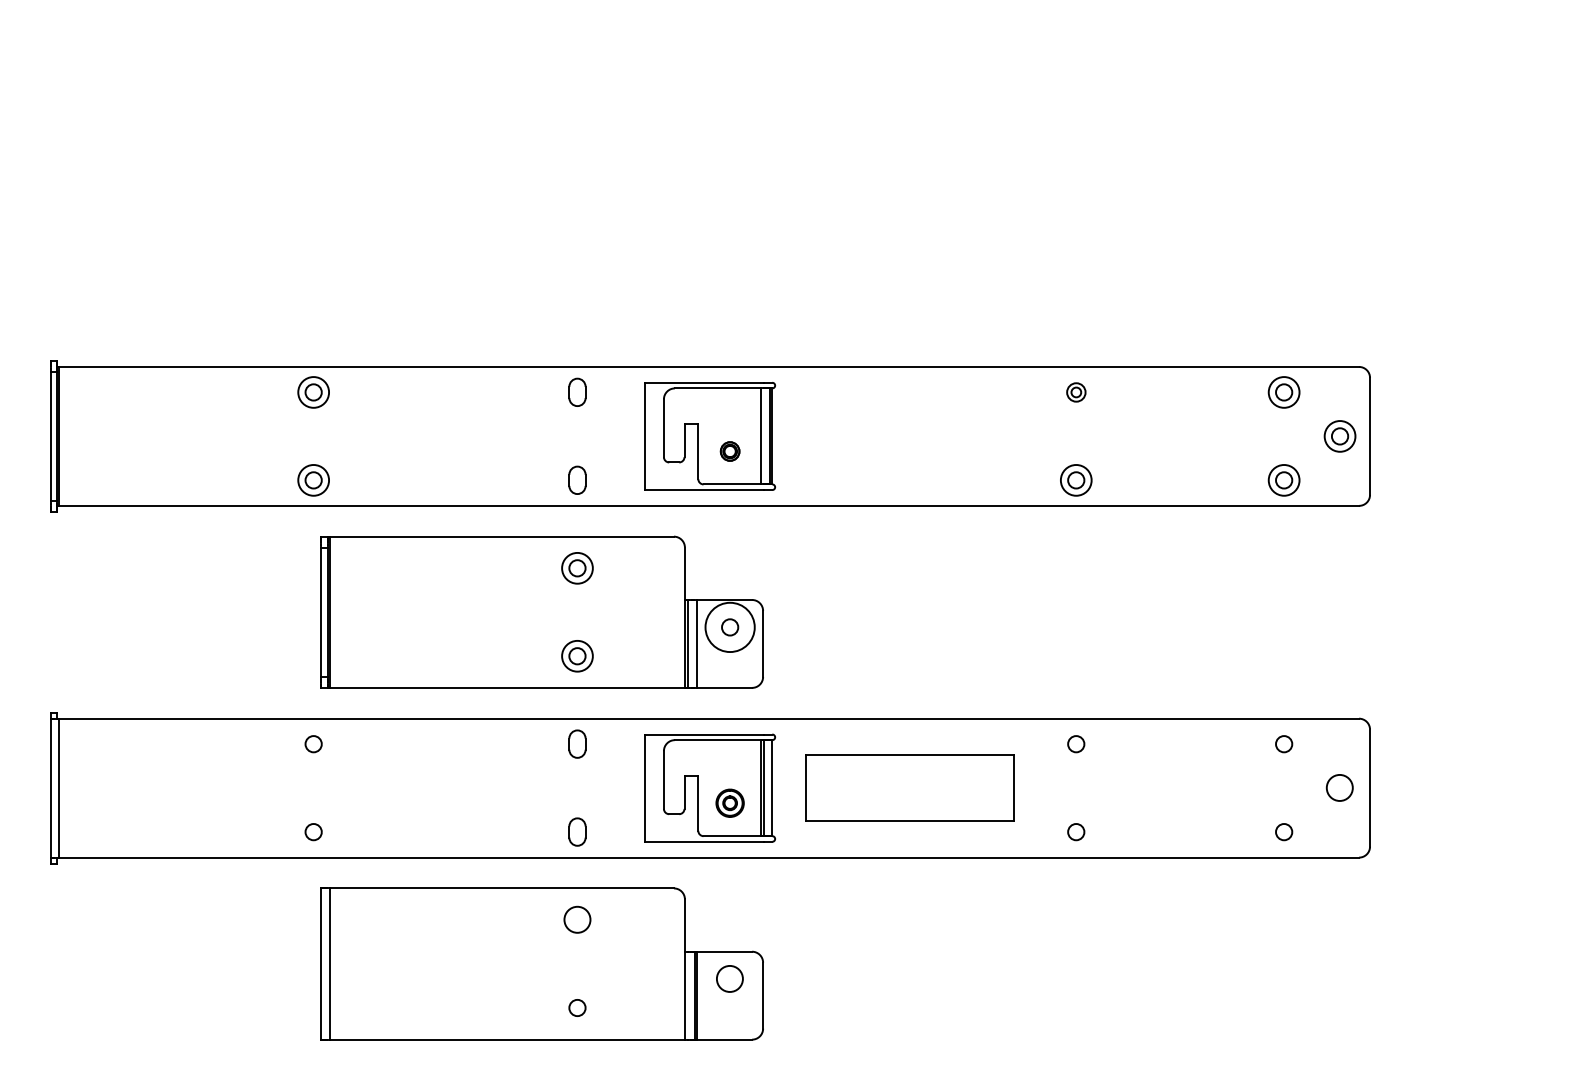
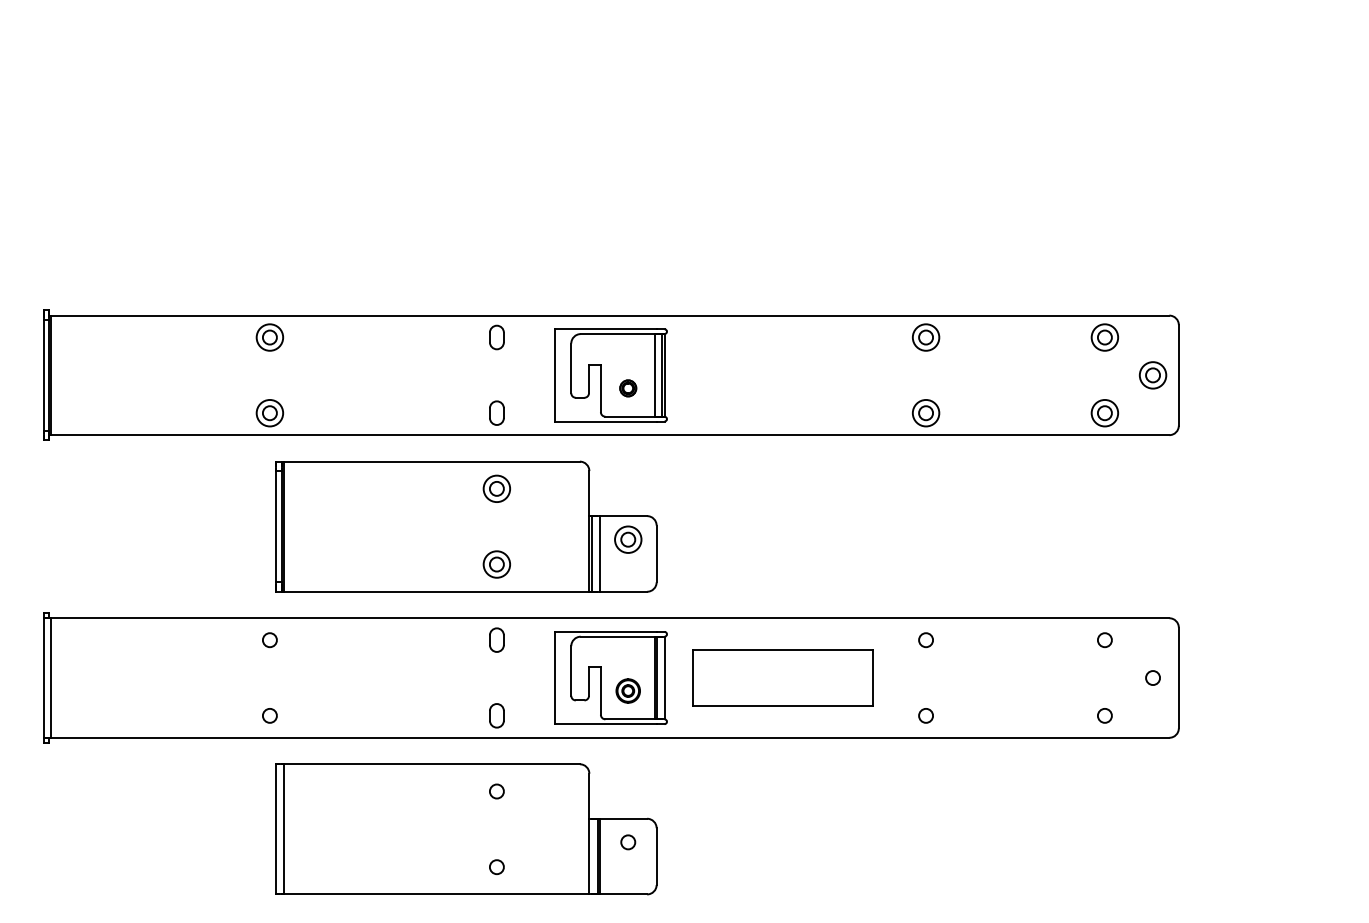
part: (1076, 392) -> (926, 337), size x1.67
circle: (729, 627) -> (627, 539), size x0.62
circle: (1340, 788) -> (1153, 678), size x0.62
circle: (577, 920) -> (496, 791), size x0.62
circle: (730, 979) -> (628, 842), size x0.62

